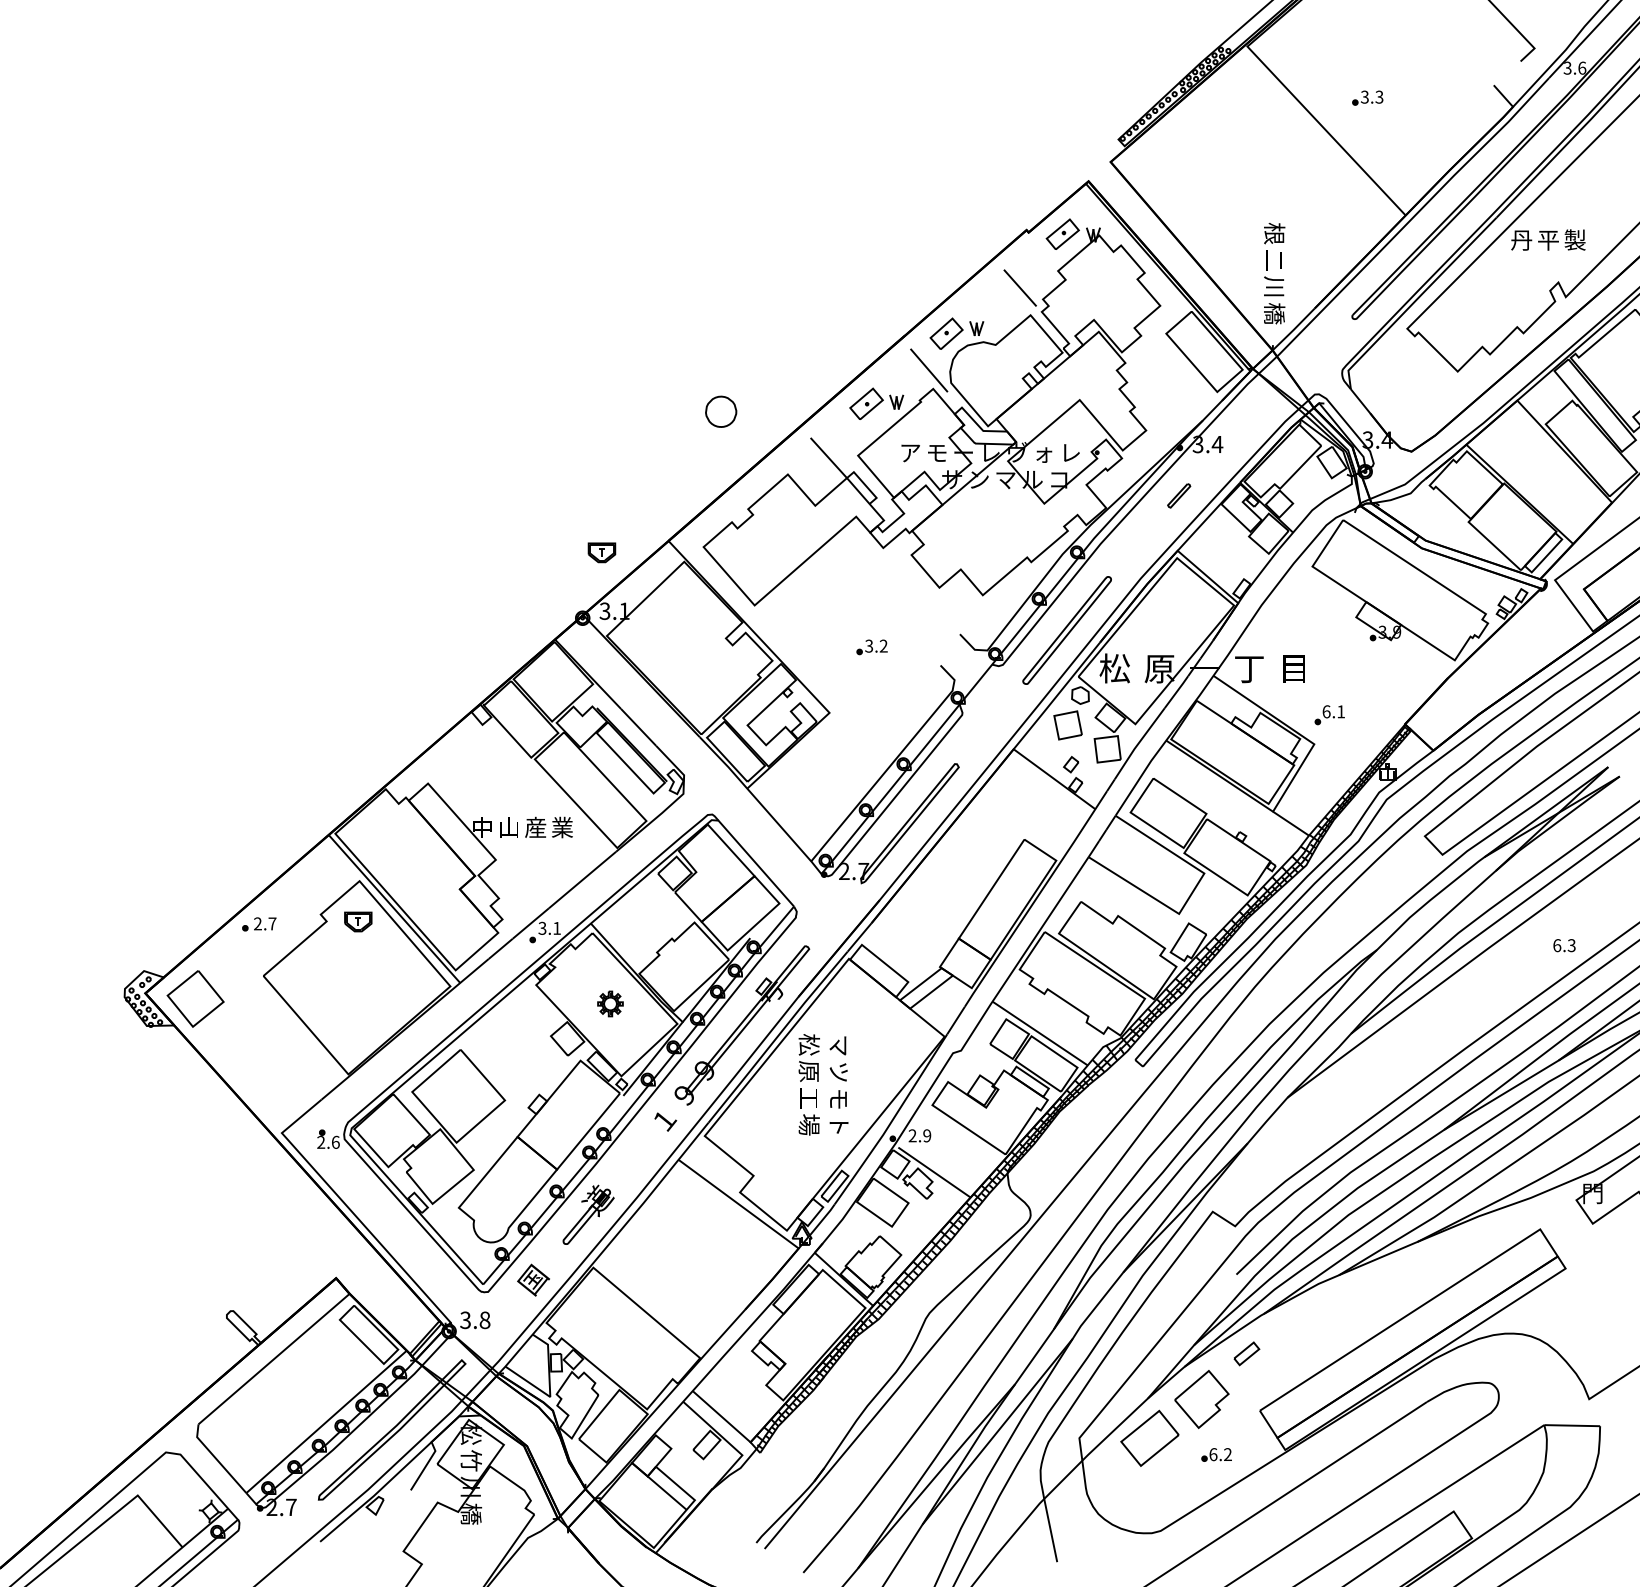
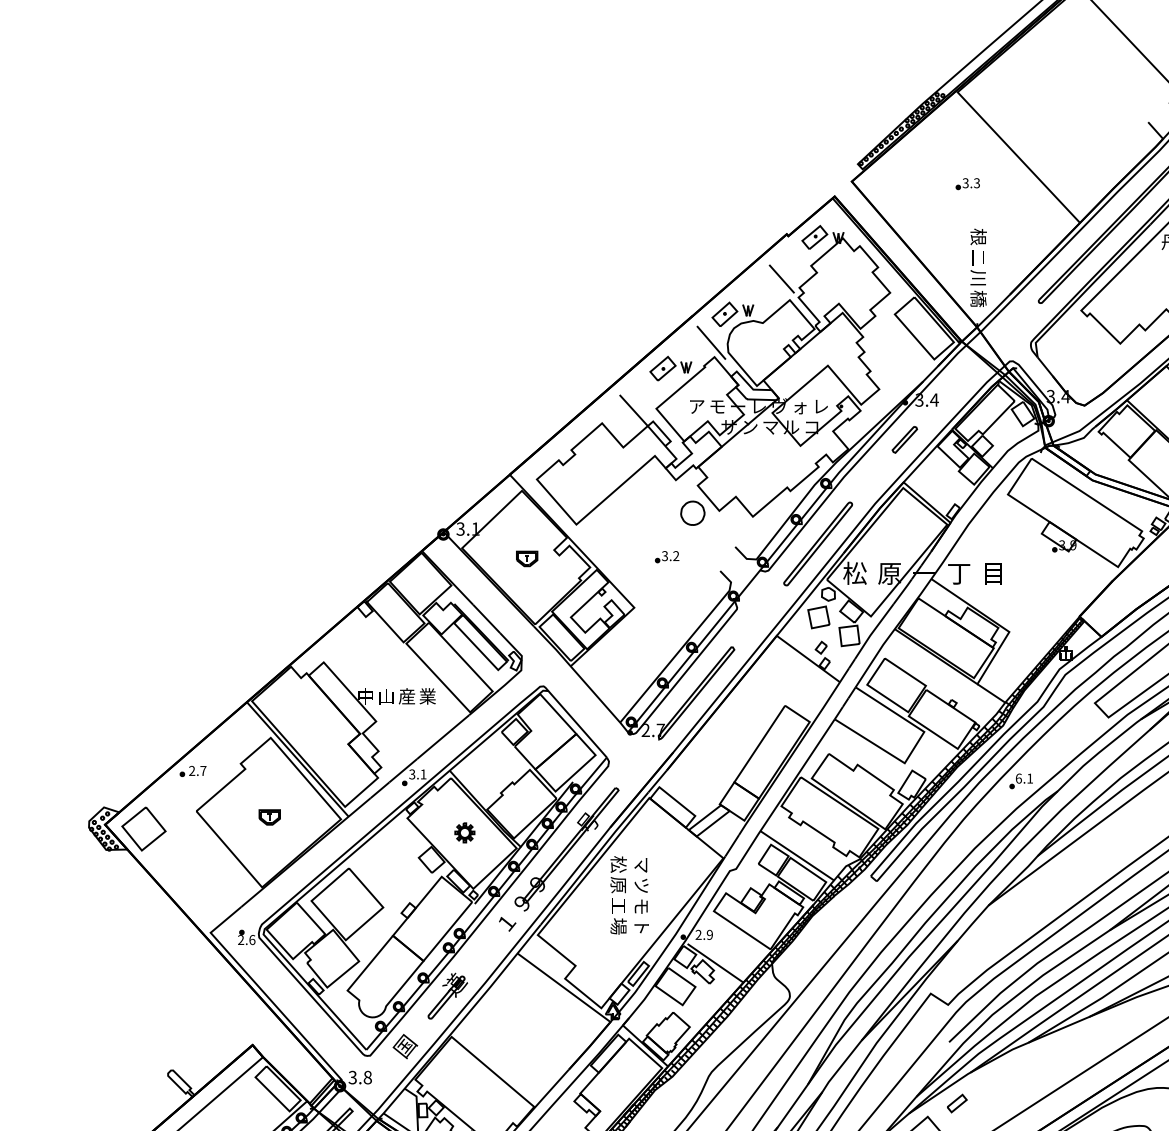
part: (1367, 97) -> (967, 183), moved
part: (721, 411) -> (693, 513), moved
part: (1178, 495) -> (904, 439), size x1.43
part: (601, 552) -> (526, 558), moved
part: (1329, 715) -> (1021, 781), moved
part: (358, 921) -> (269, 817), moved

